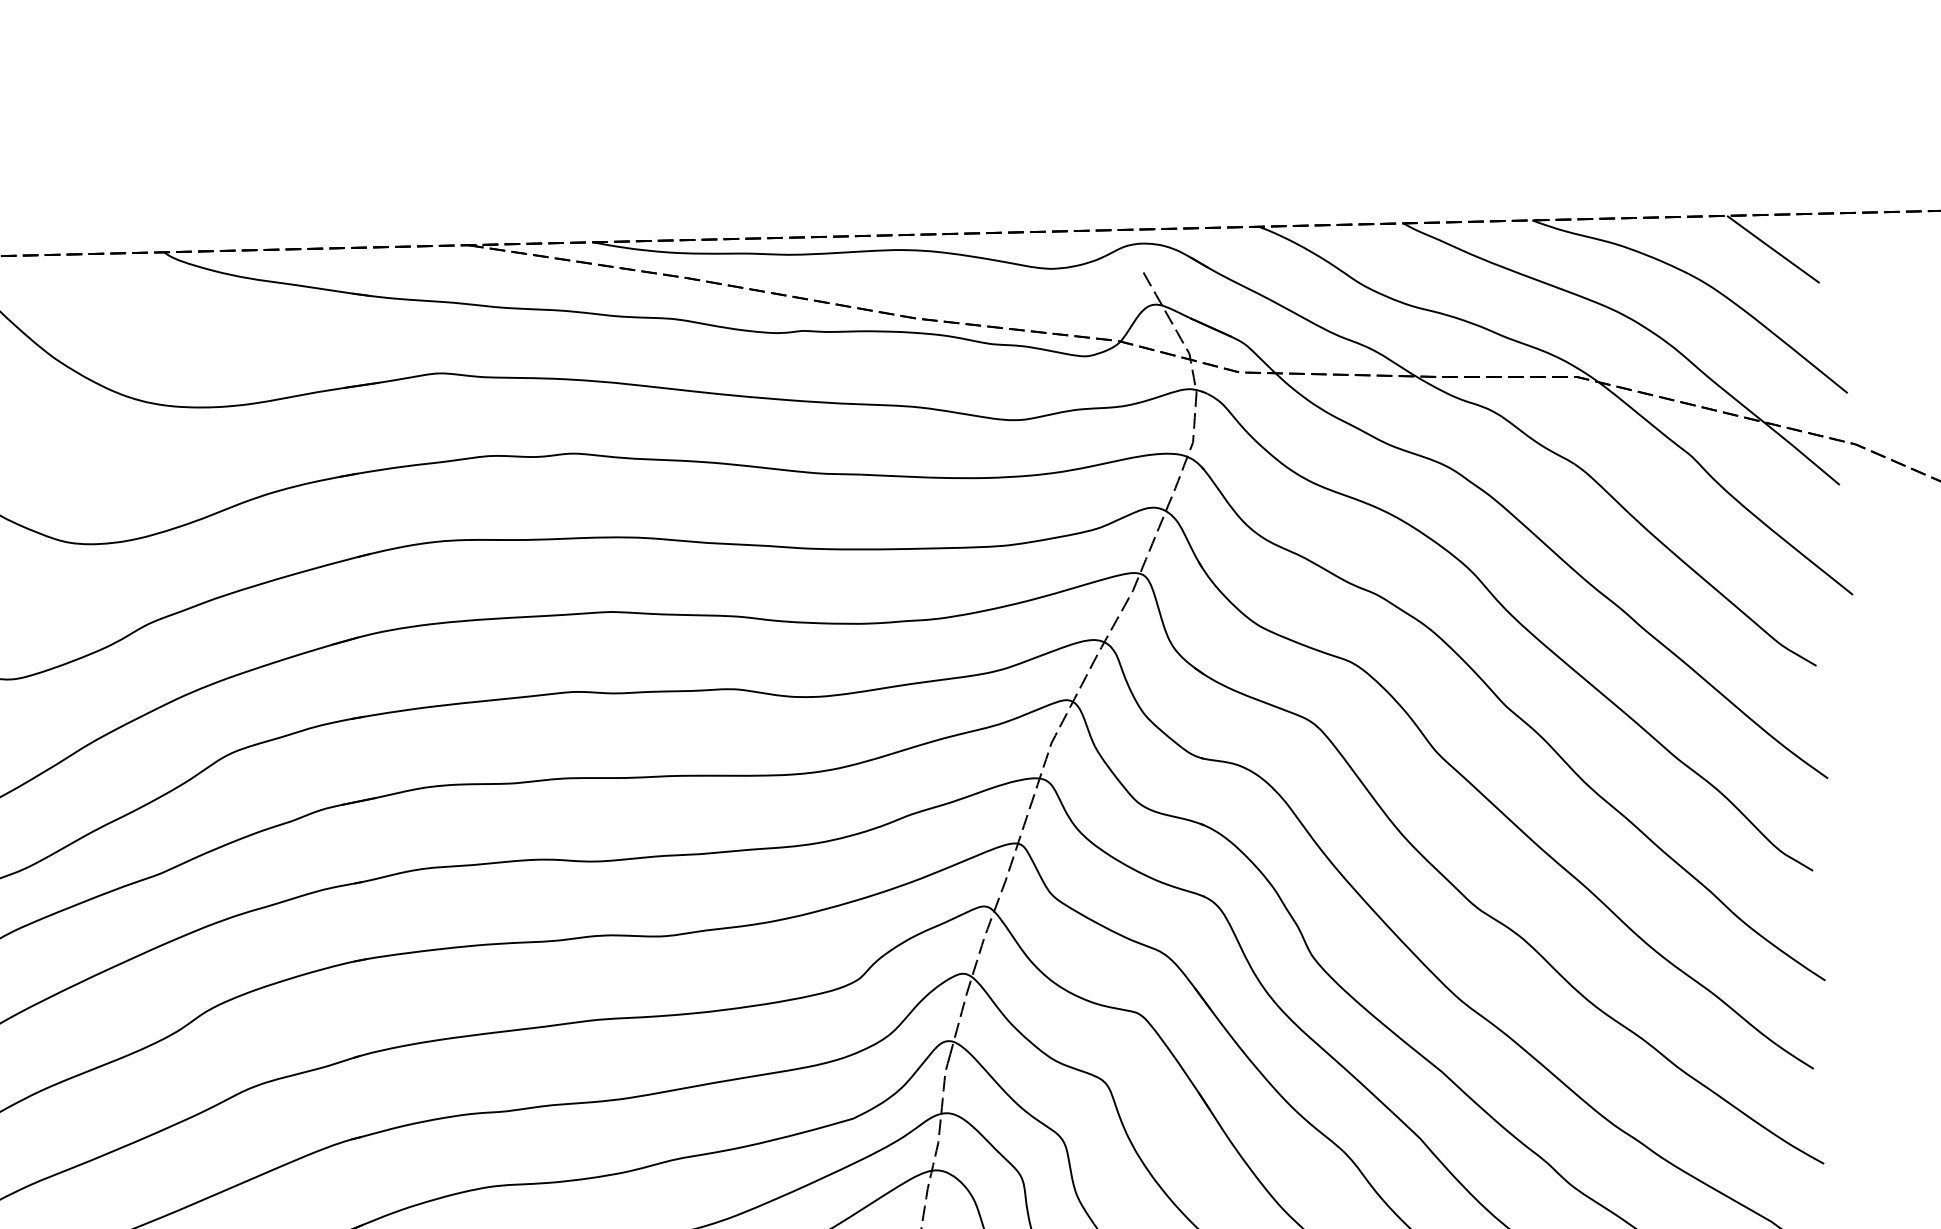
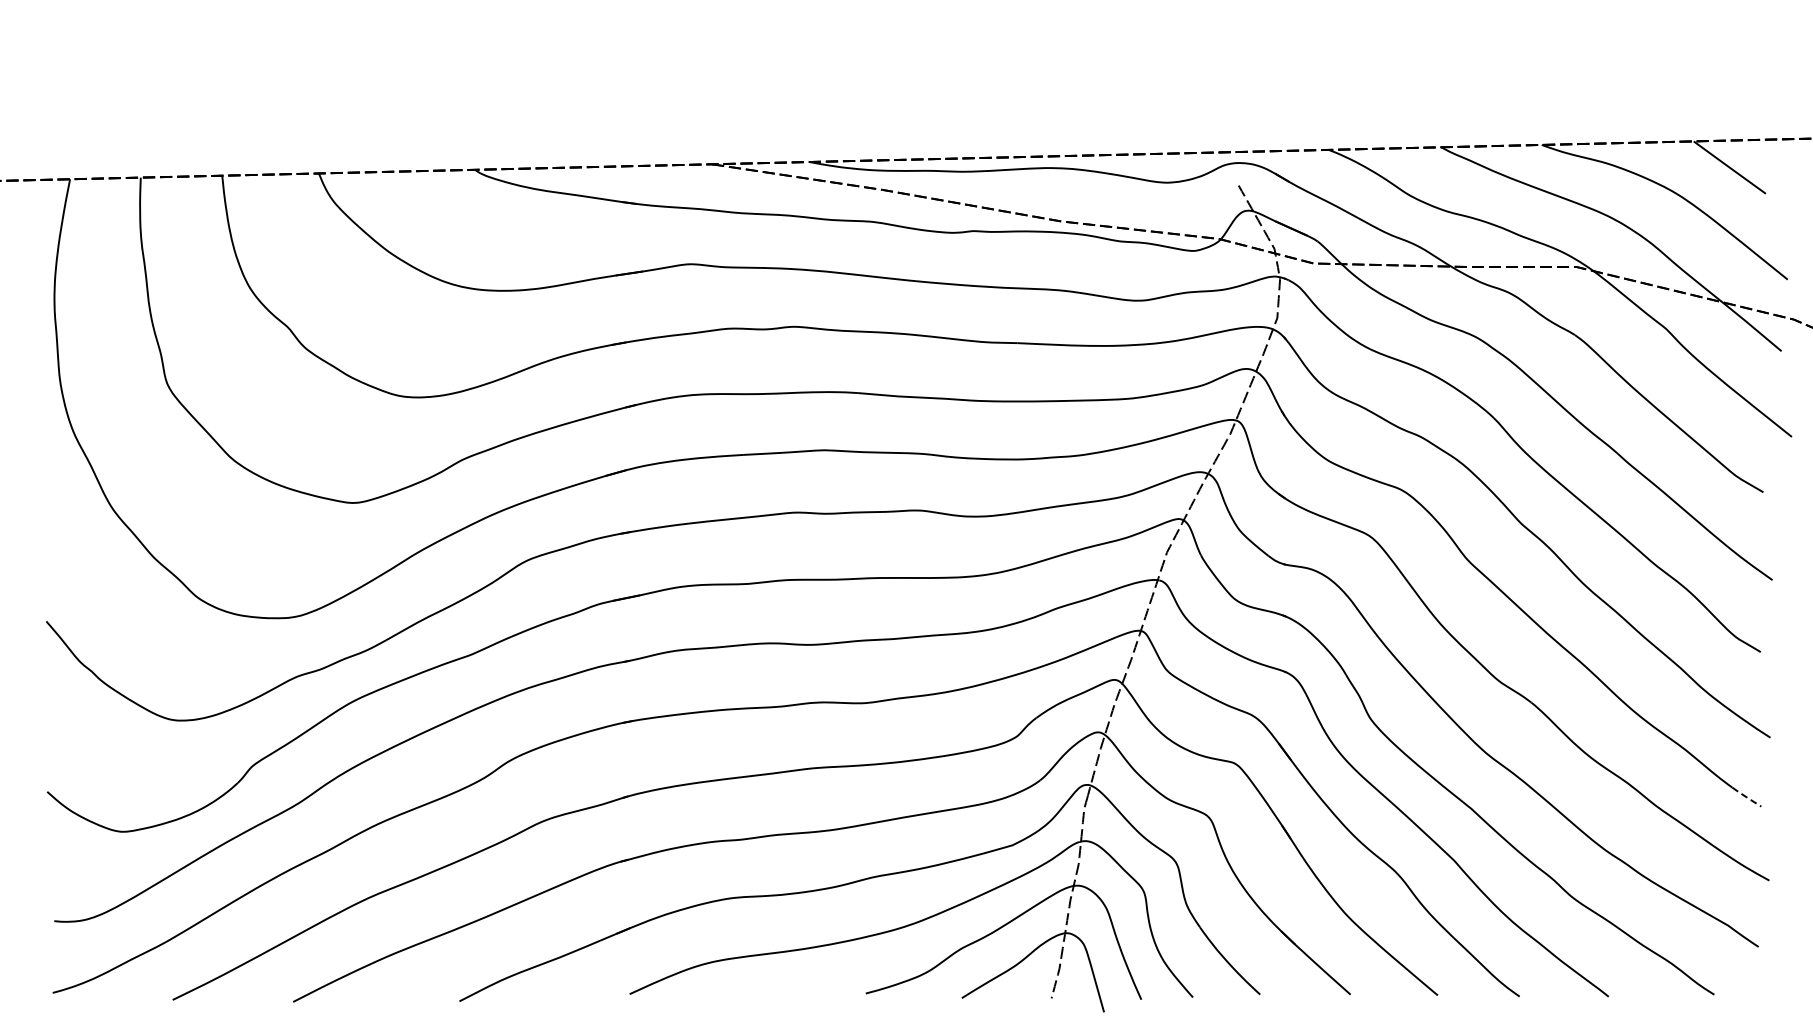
line: (1796, 1057) -> (1747, 797), solid -> dashed

